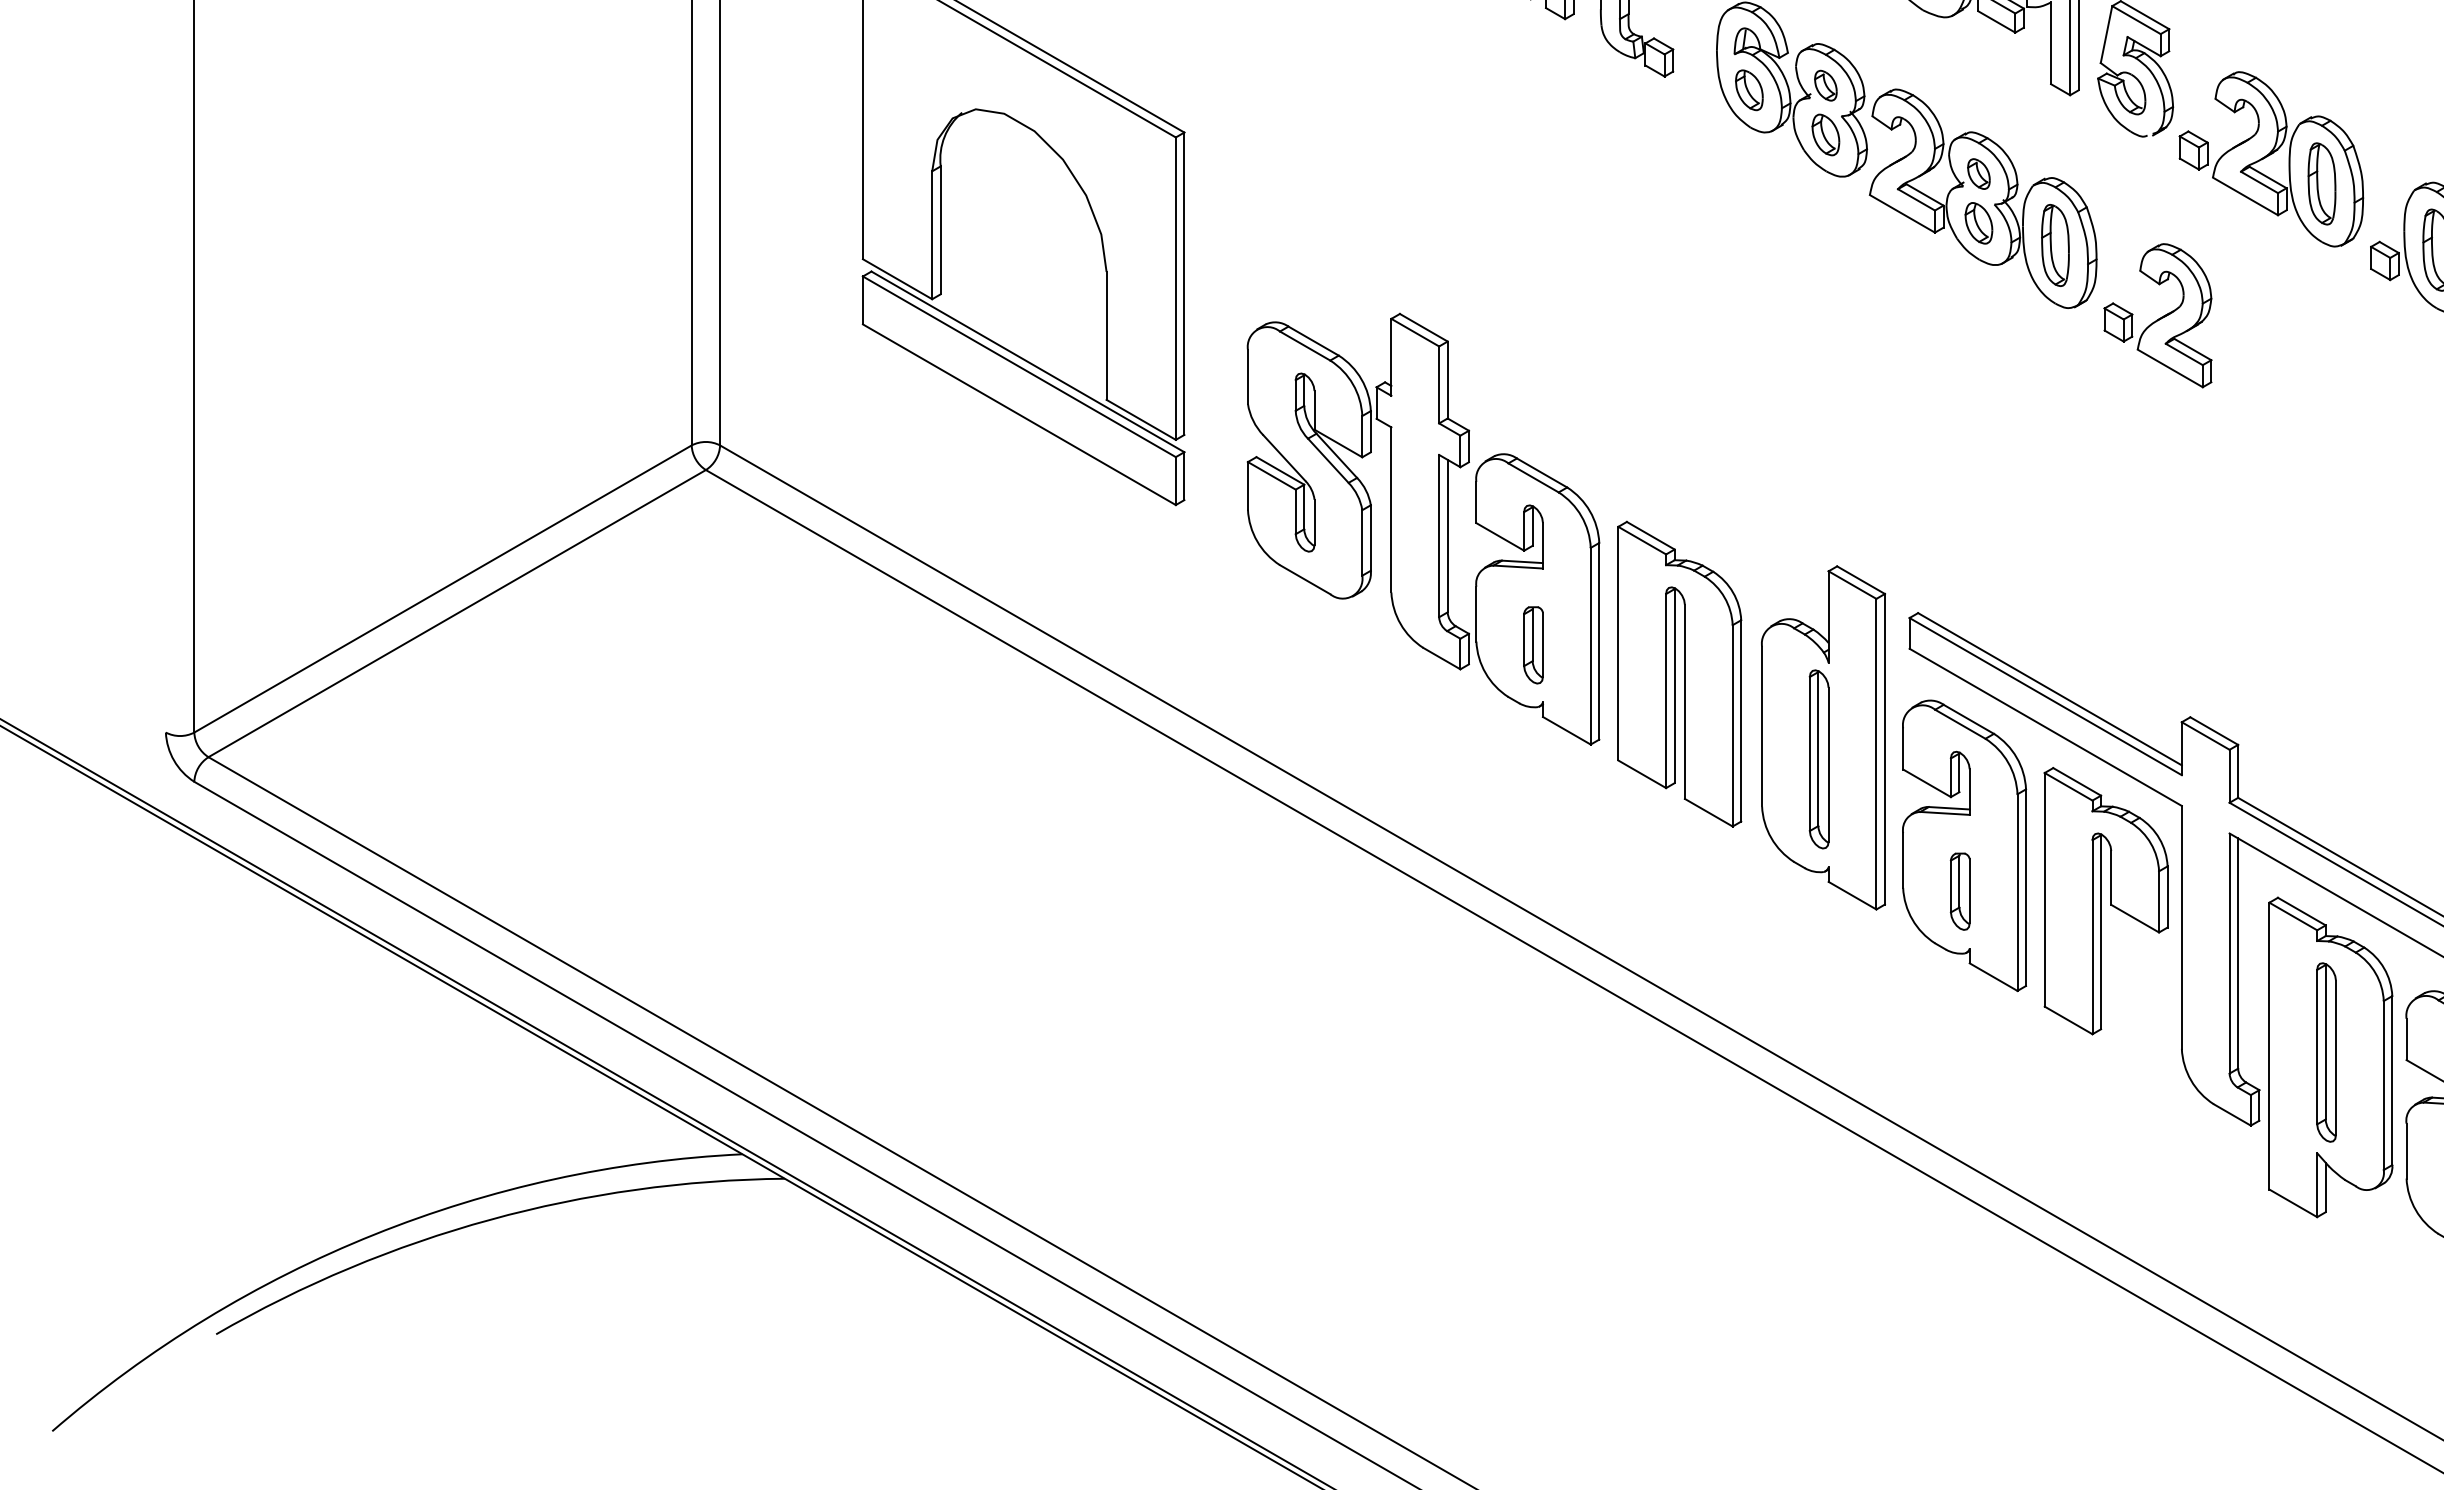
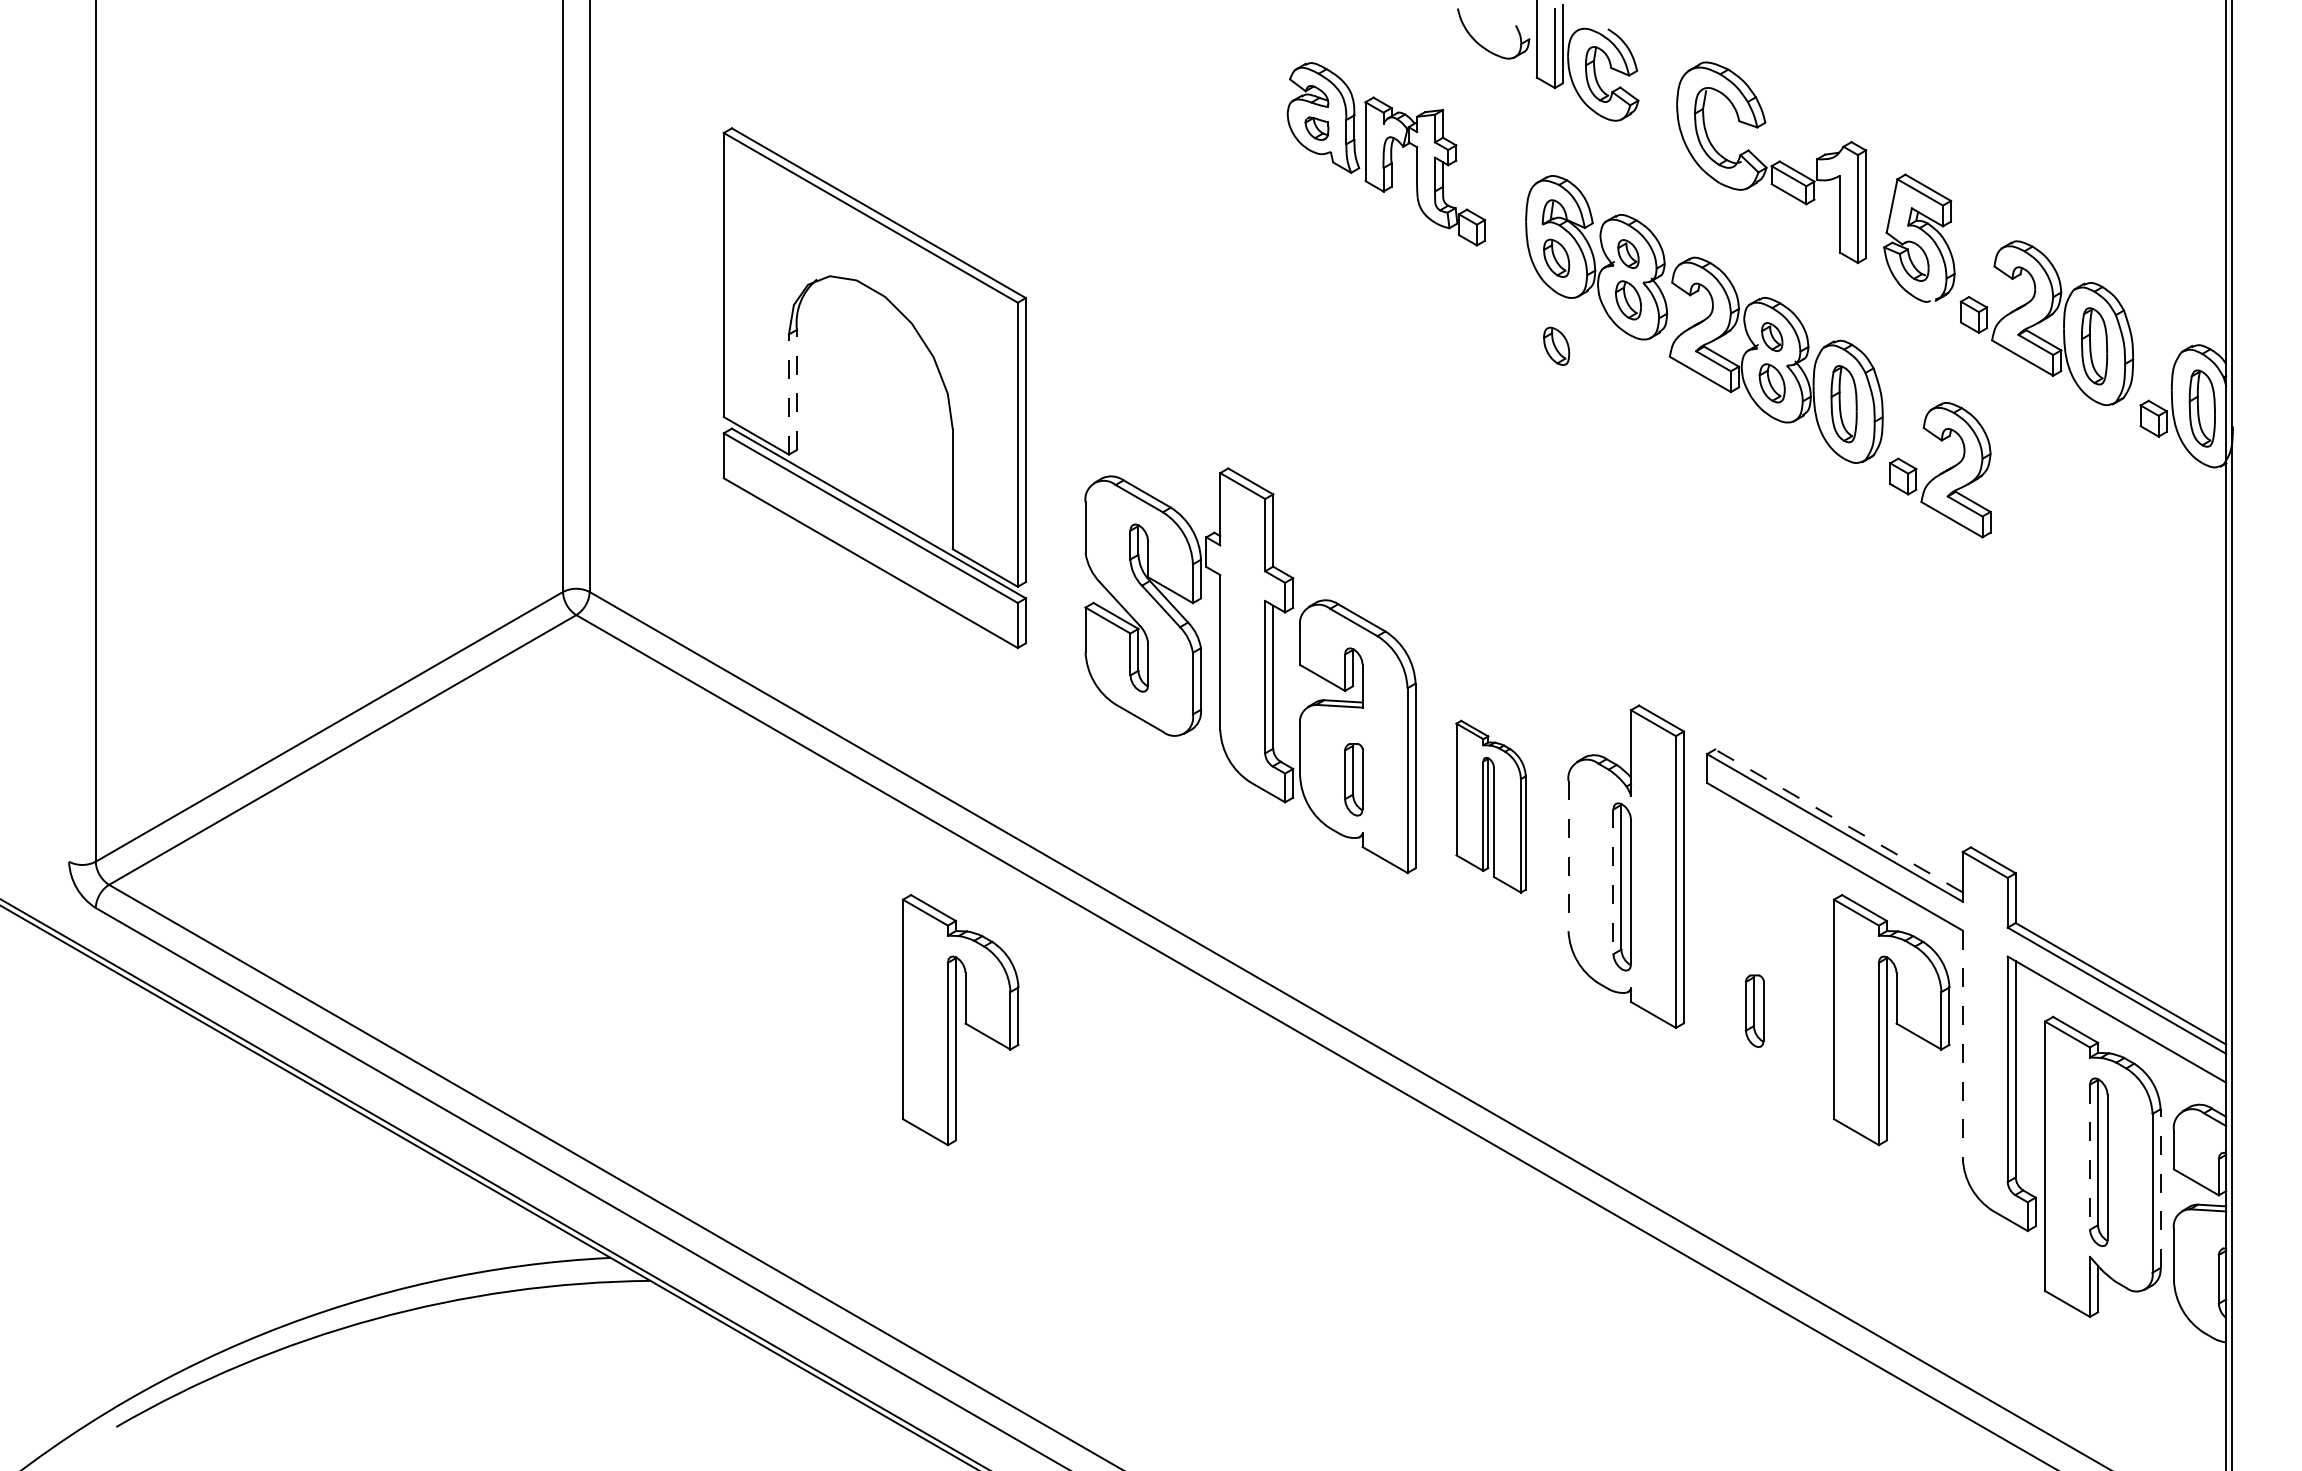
part: (1749, 183) -> (1556, 345), added
line: (940, 229) -> (796, 389), solid -> dashed
line: (931, 235) -> (788, 394), solid -> dashed
part: (1679, 673) -> (1490, 806), size x0.6
line: (2049, 688) -> (1838, 820), solid -> dashed
line: (1762, 726) -> (1568, 856), solid -> dashed
line: (1809, 754) -> (1613, 882), solid -> dashed
part: (1964, 845) -> (1758, 967), removed
part: (1114, 901) -> (960, 1020), added
line: (2181, 928) -> (1962, 1045), solid -> dashed
line: (2317, 1047) -> (2090, 1157), solid -> dashed
line: (2392, 1080) -> (2160, 1188), solid -> dashed

